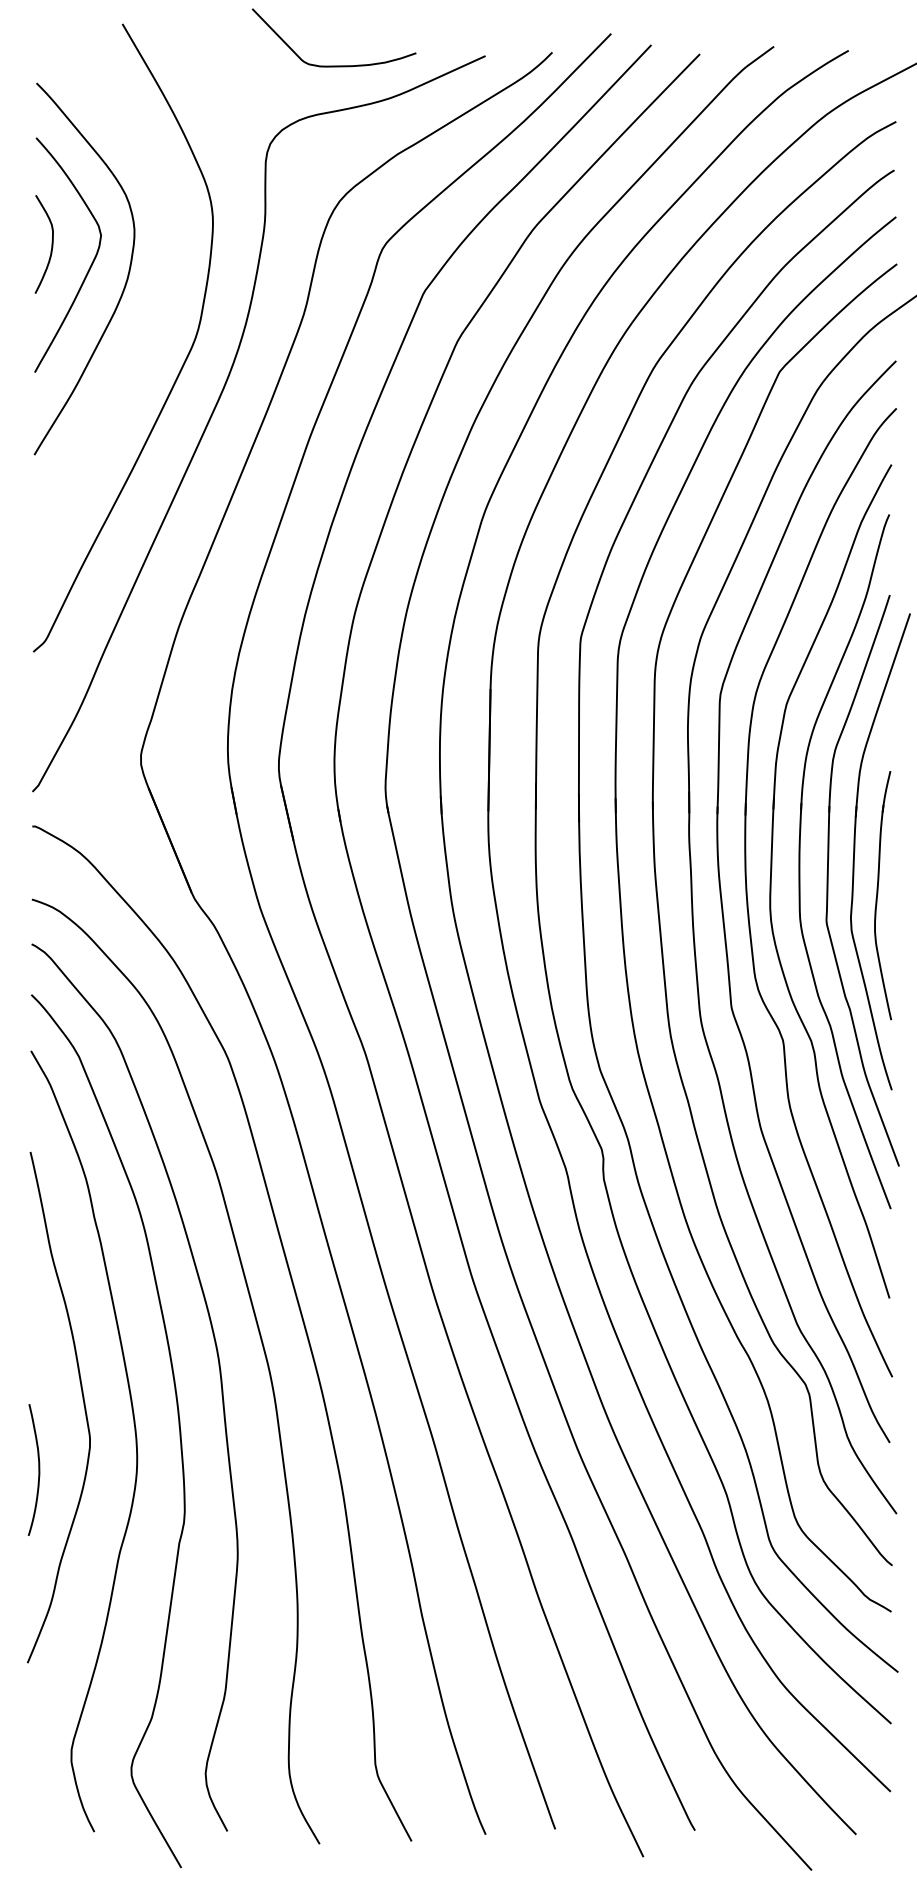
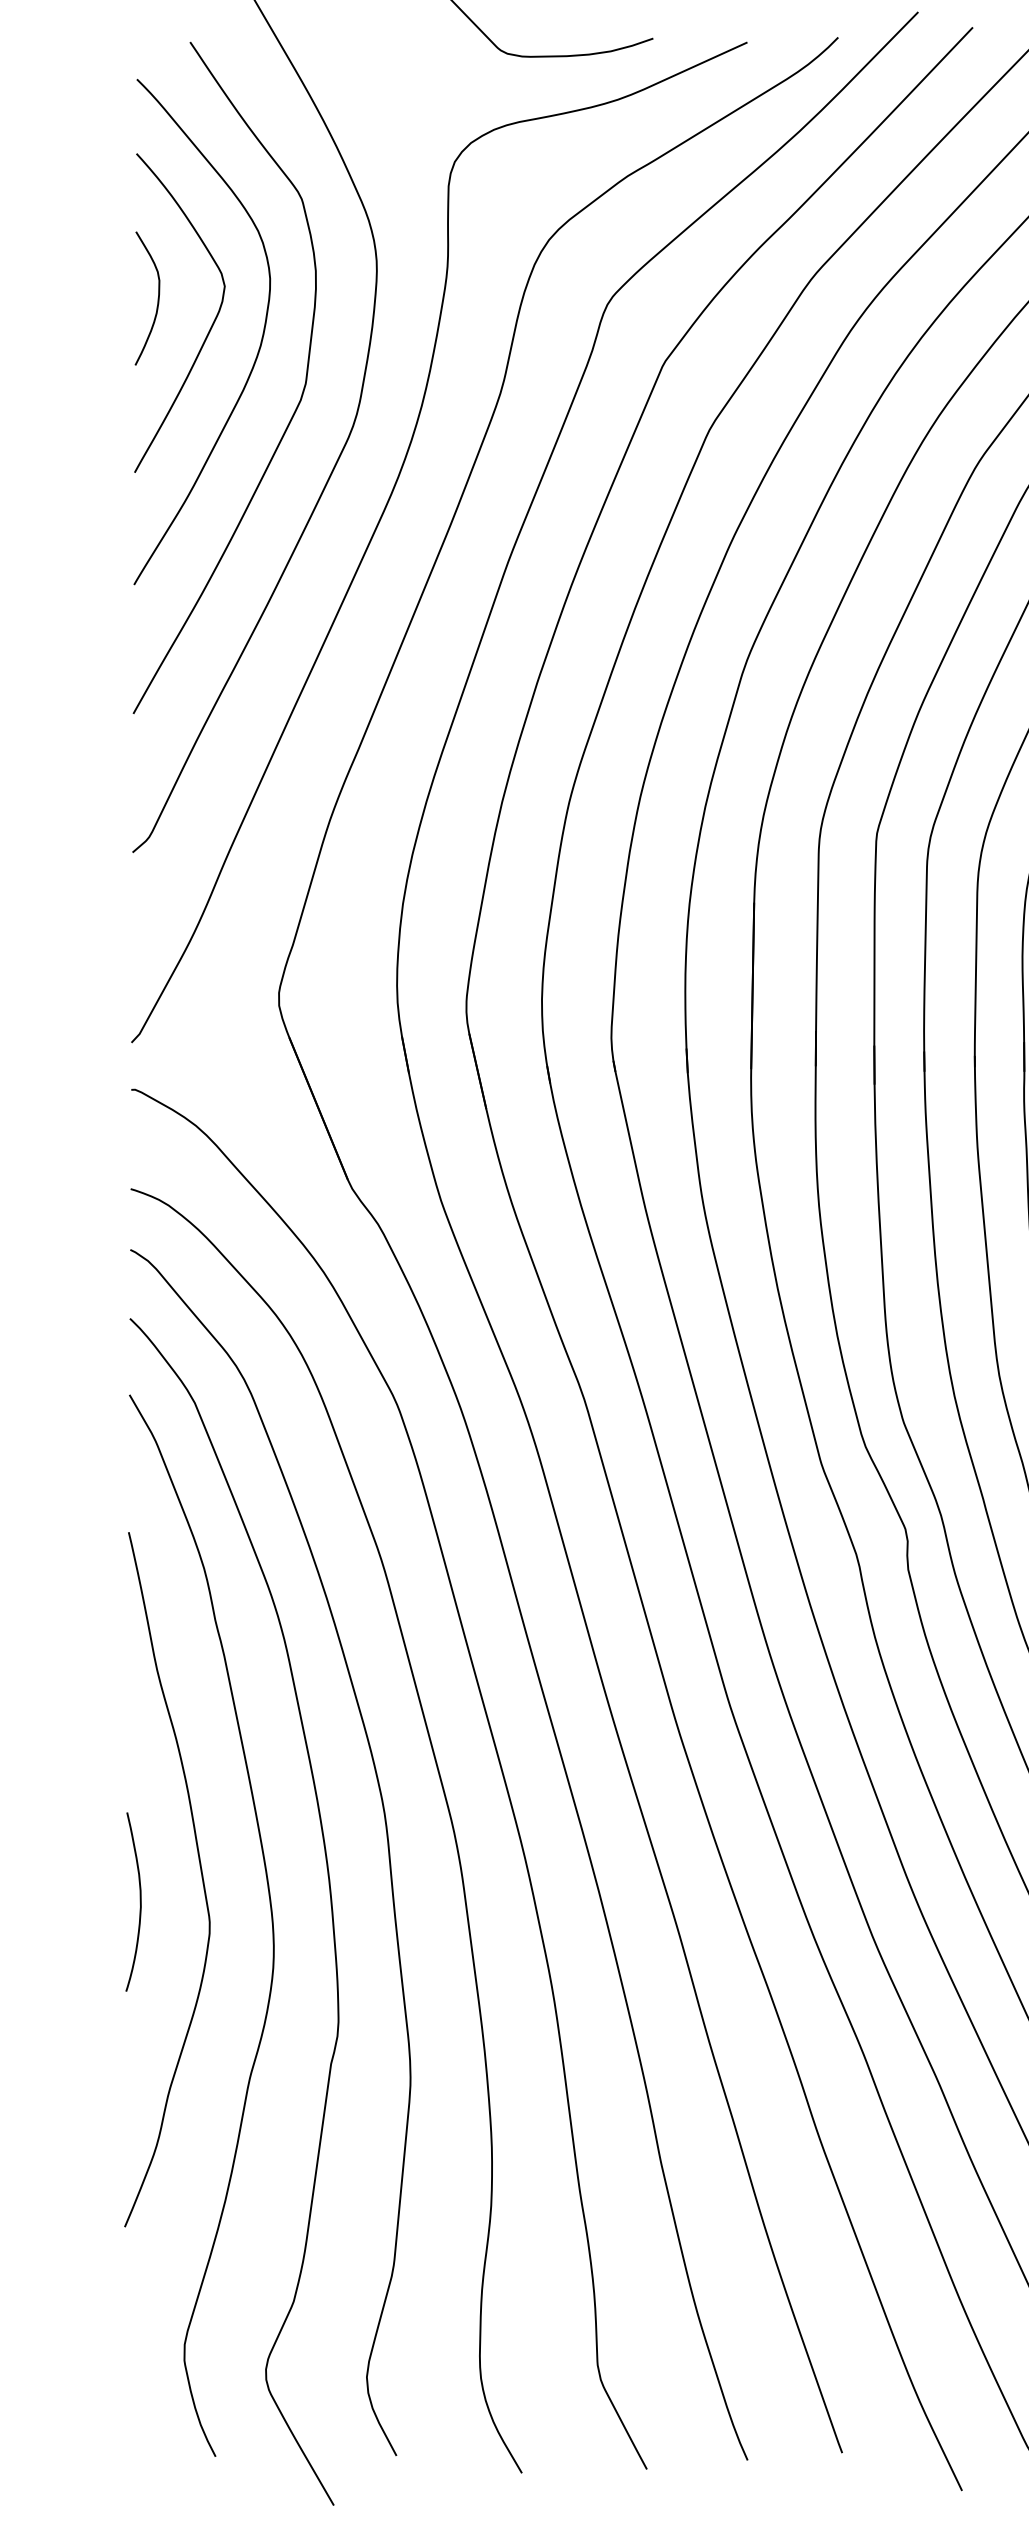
curve: (154, 321) -> (297, 403), added
curve: (38, 1469) -> (139, 1901), moved

